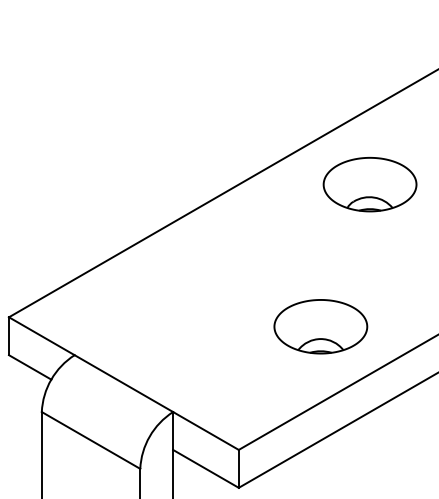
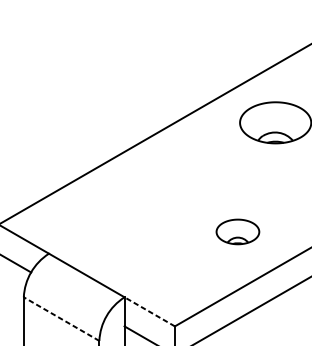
part: (320, 326) -> (237, 231), size x0.6
line: (205, 430) -> (149, 311), solid -> dashed
line: (91, 440) -> (61, 319), solid -> dashed

